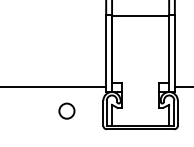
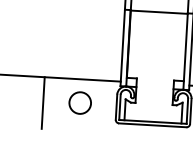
circle: (66, 110) -> (79, 102), size x1.43
line: (29, 113) -> (42, 103), added

